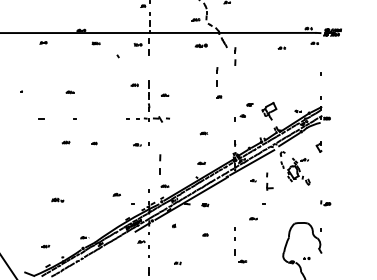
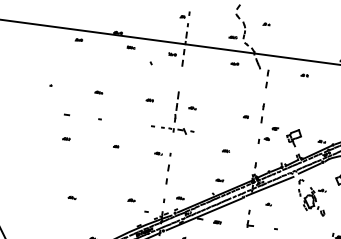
part: (200, 45) -> (234, 63), size x0.62
part: (281, 47) -> (304, 74), moved
part: (217, 76) -> (262, 112), moved
part: (134, 84) -> (149, 99), moved
part: (65, 142) -> (65, 138), moved
part: (160, 164) -> (167, 174), moved
part: (269, 181) -> (250, 219), moved
part: (57, 199) -> (72, 197), size x0.62

